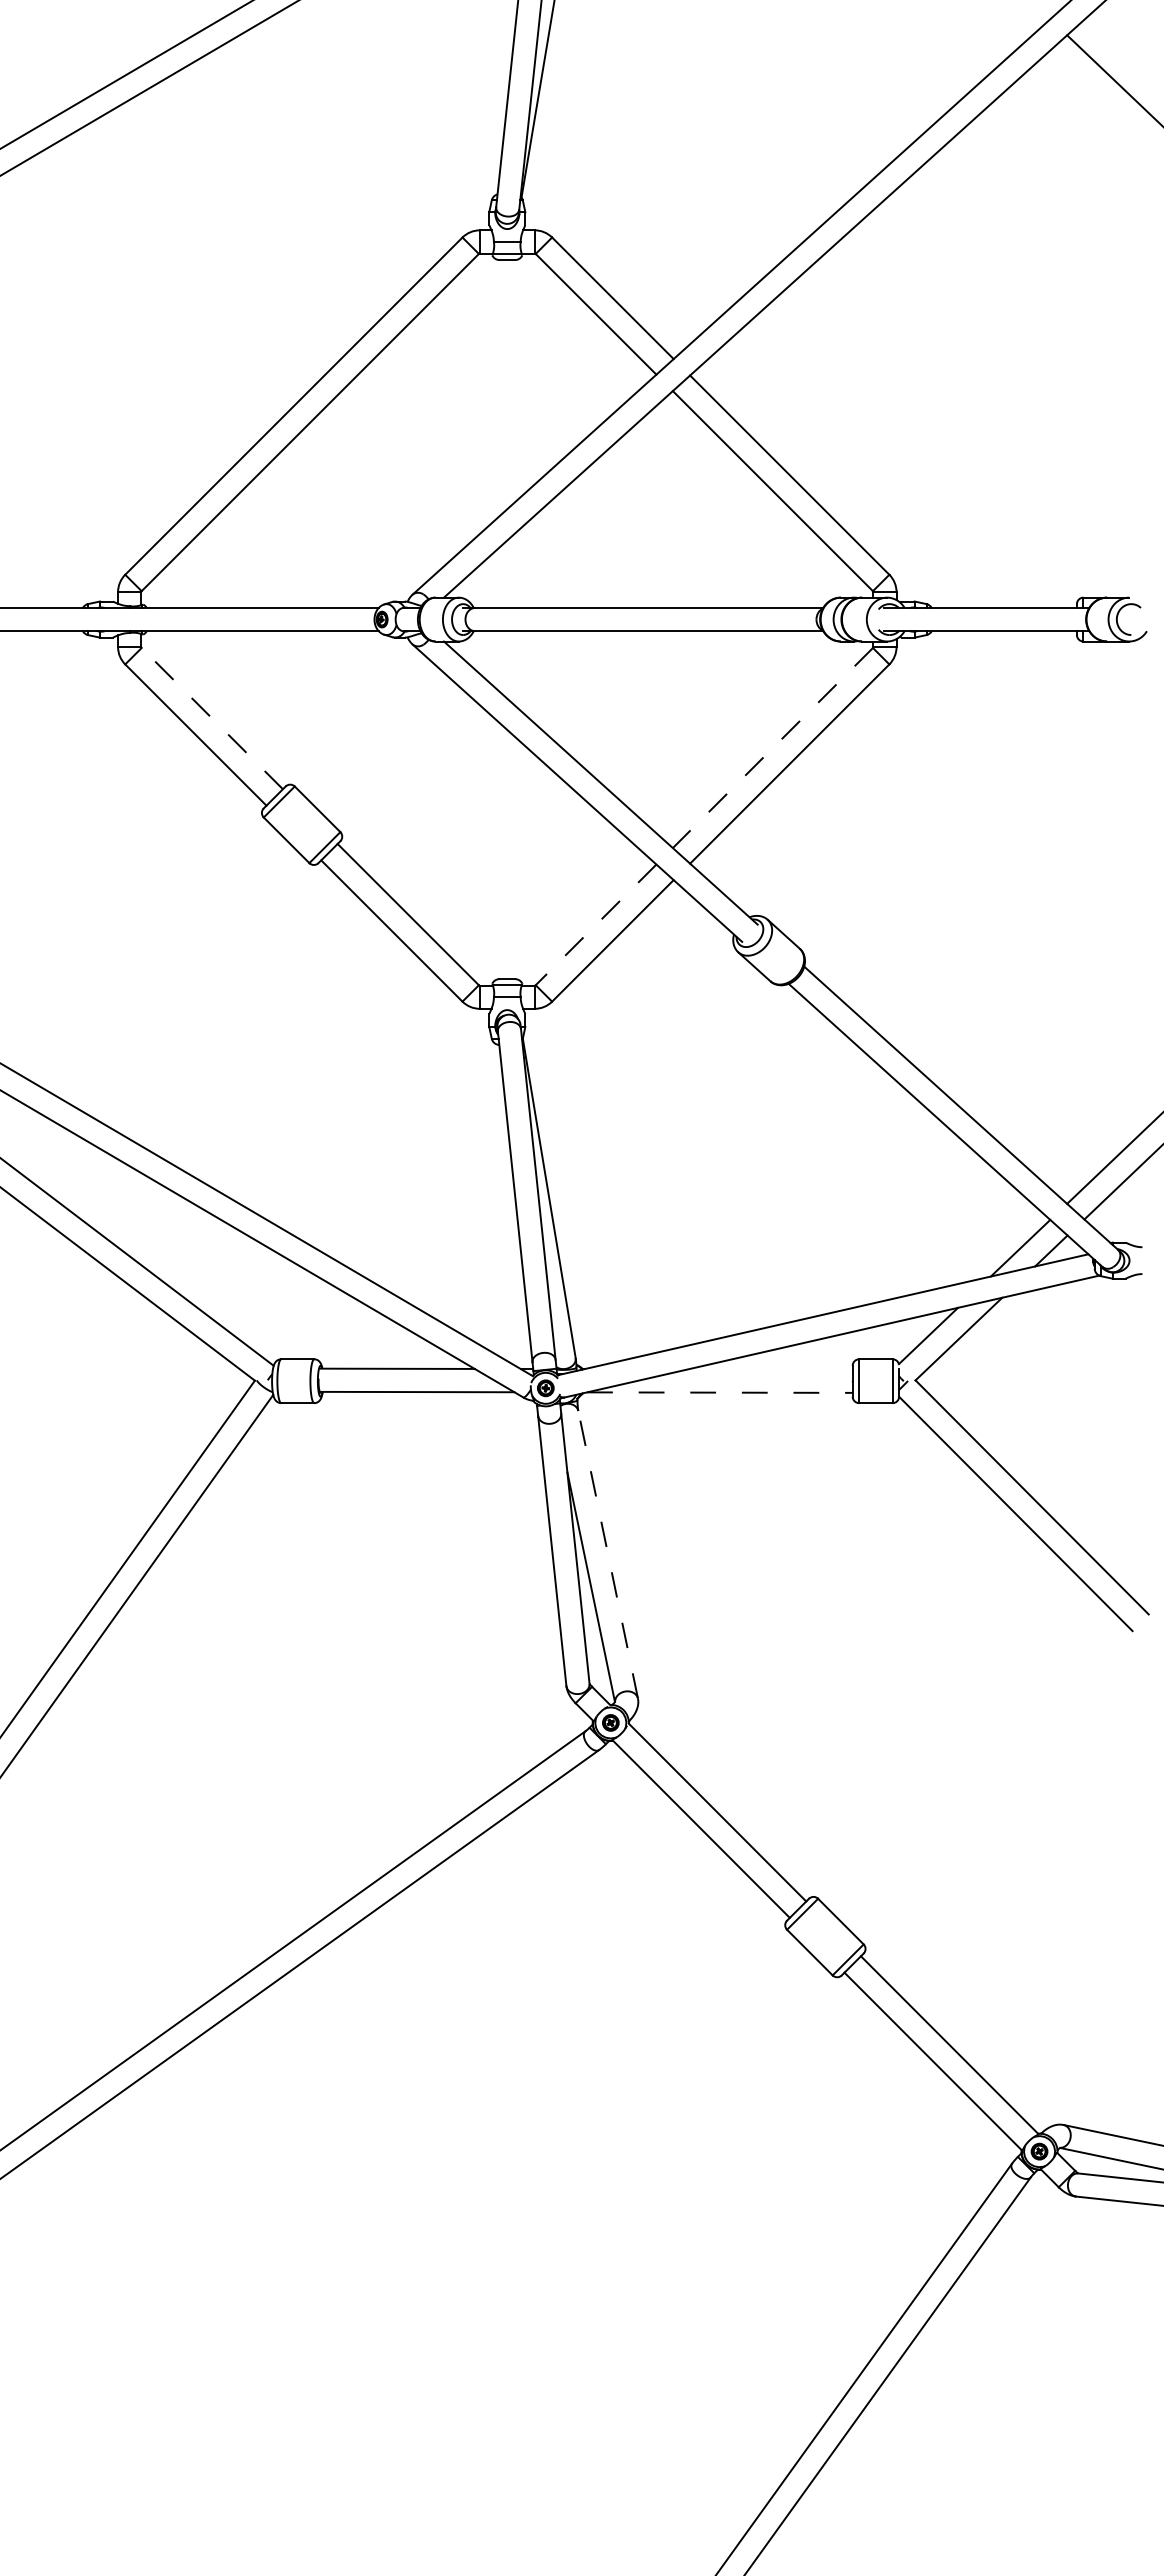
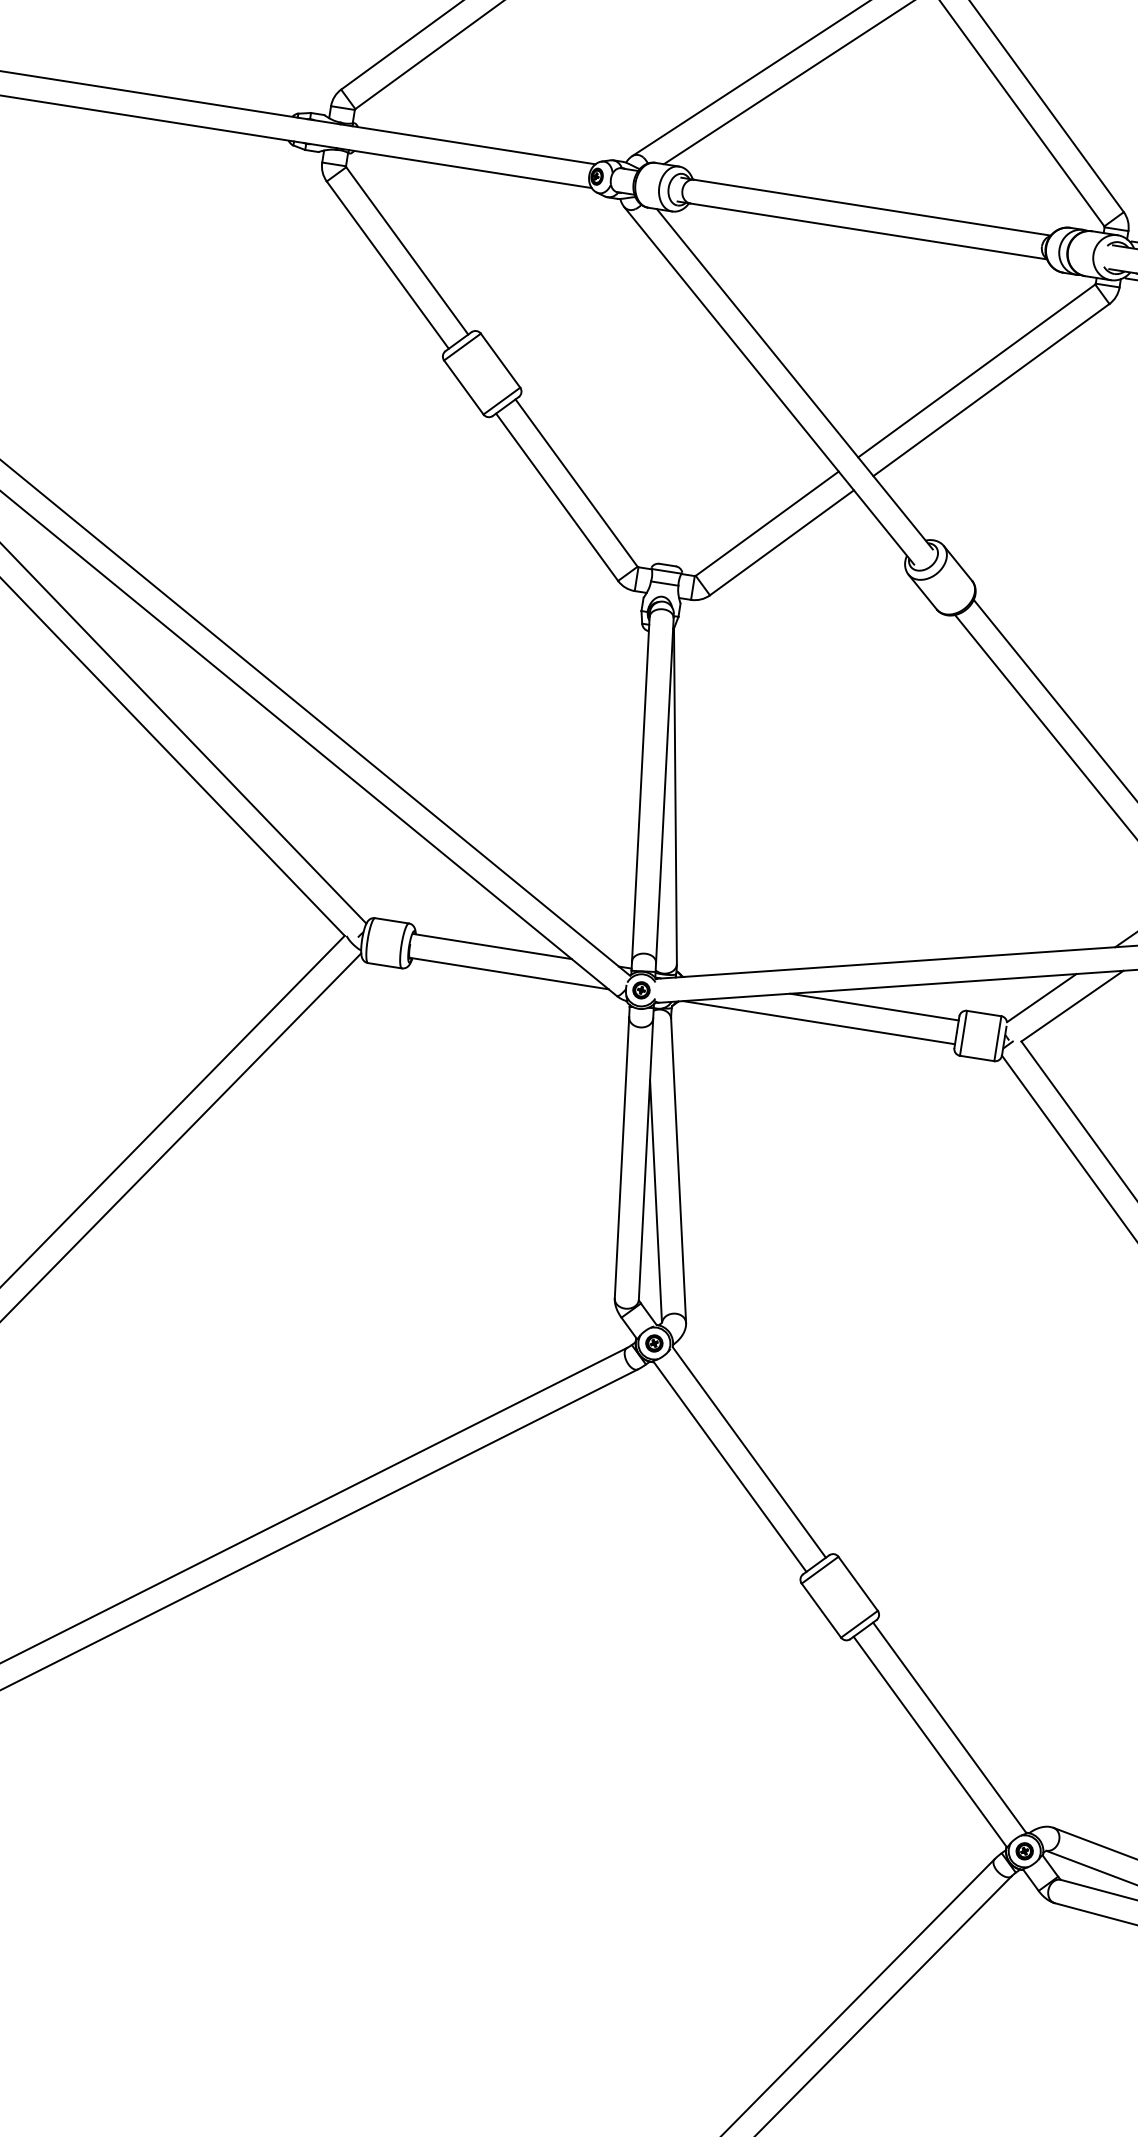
line: (212, 718) -> (407, 250), dashed -> solid
line: (772, 748) -> (976, 371), dashed -> solid
line: (595, 925) -> (766, 524), dashed -> solid
line: (770, 1369) -> (874, 1007), added
line: (719, 1392) -> (818, 1022), dashed -> solid
line: (608, 1554) -> (679, 1170), dashed -> solid

